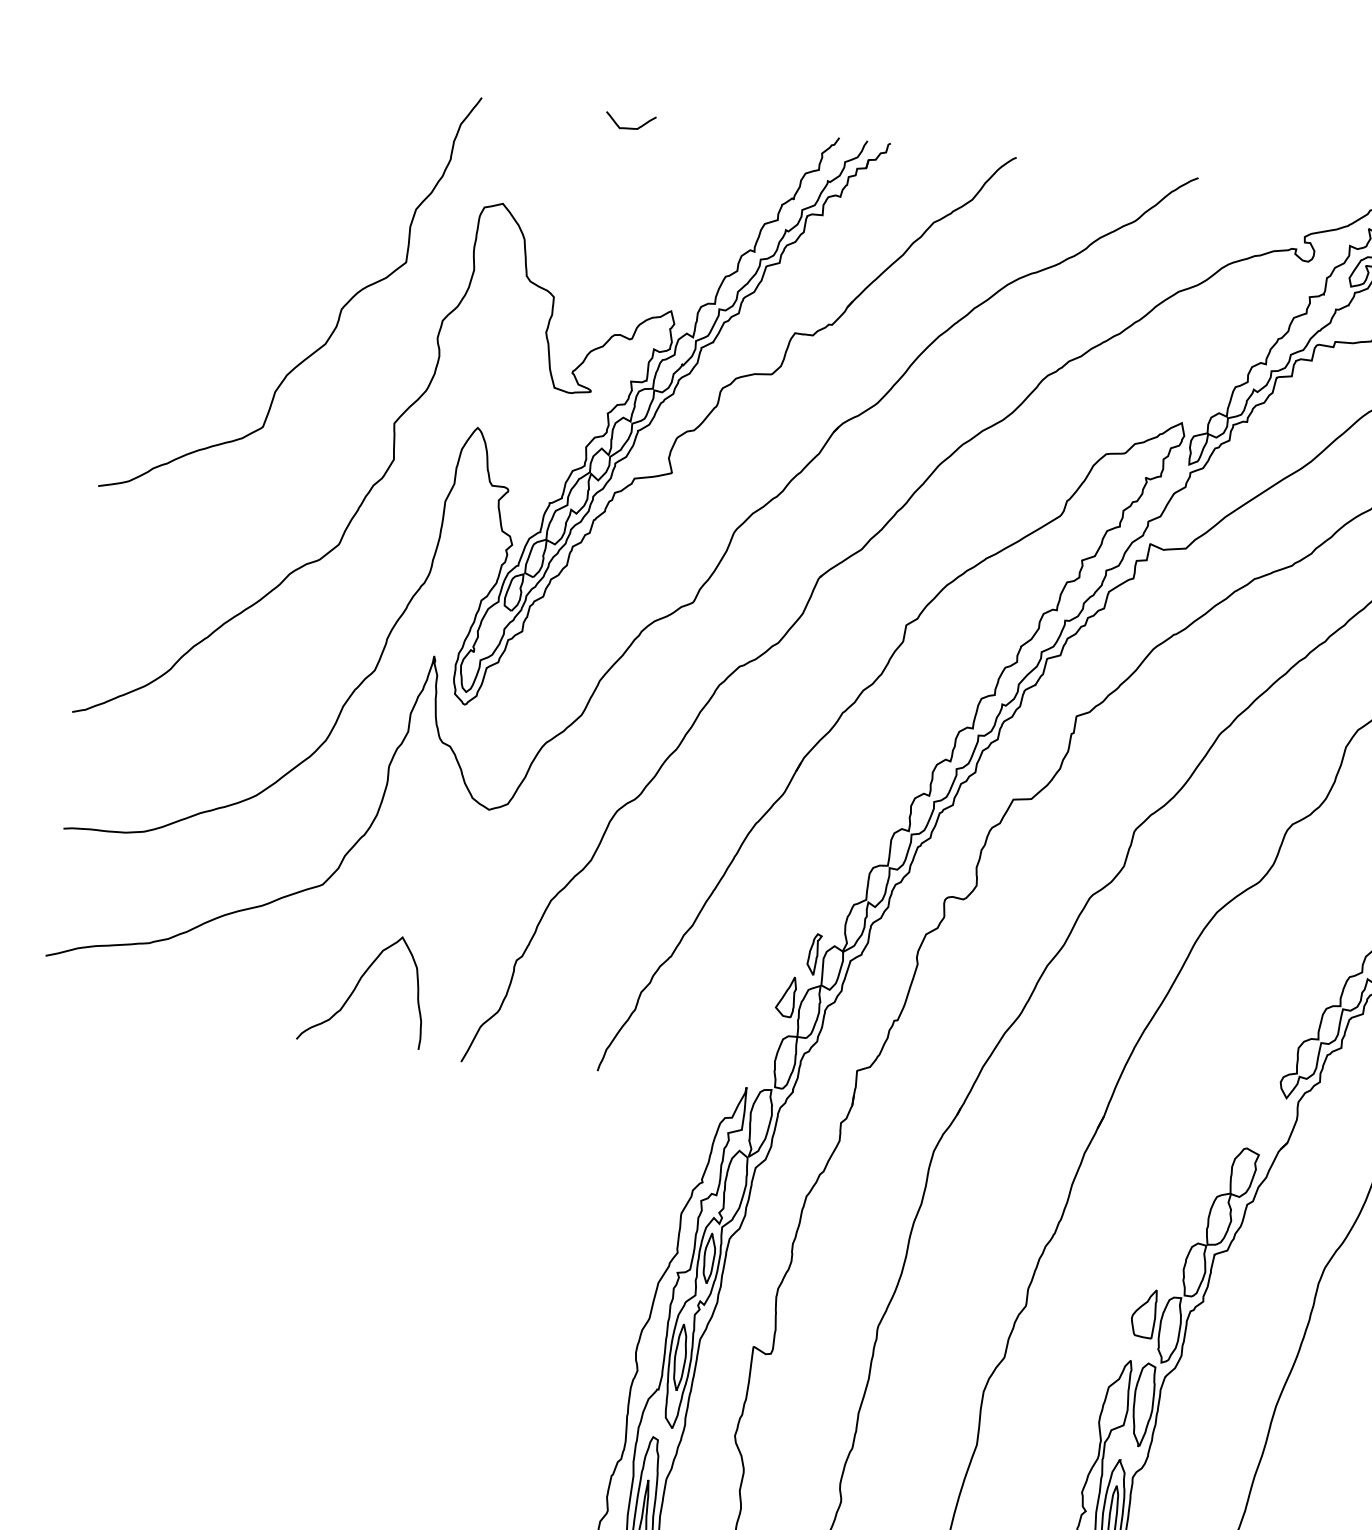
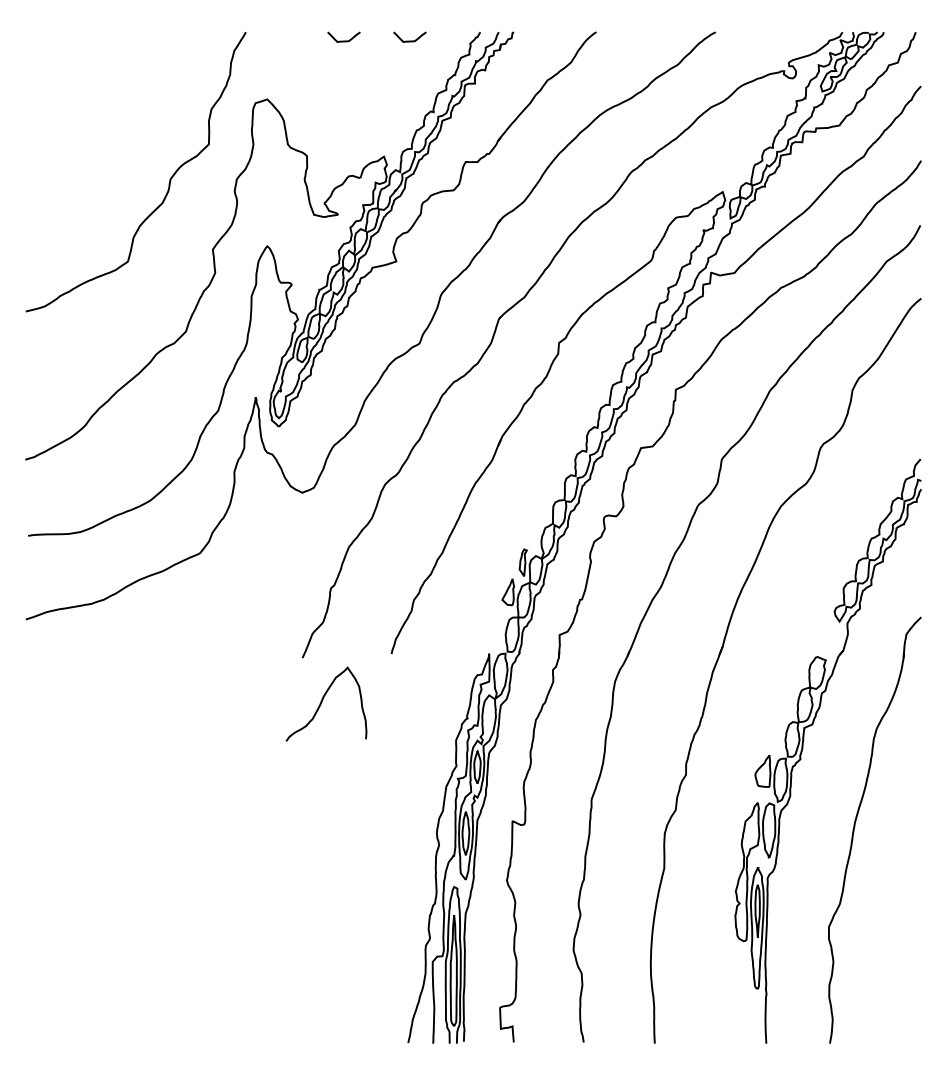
curve: (729, 138) -> (409, 40), added
curve: (358, 986) -> (322, 702), moved

